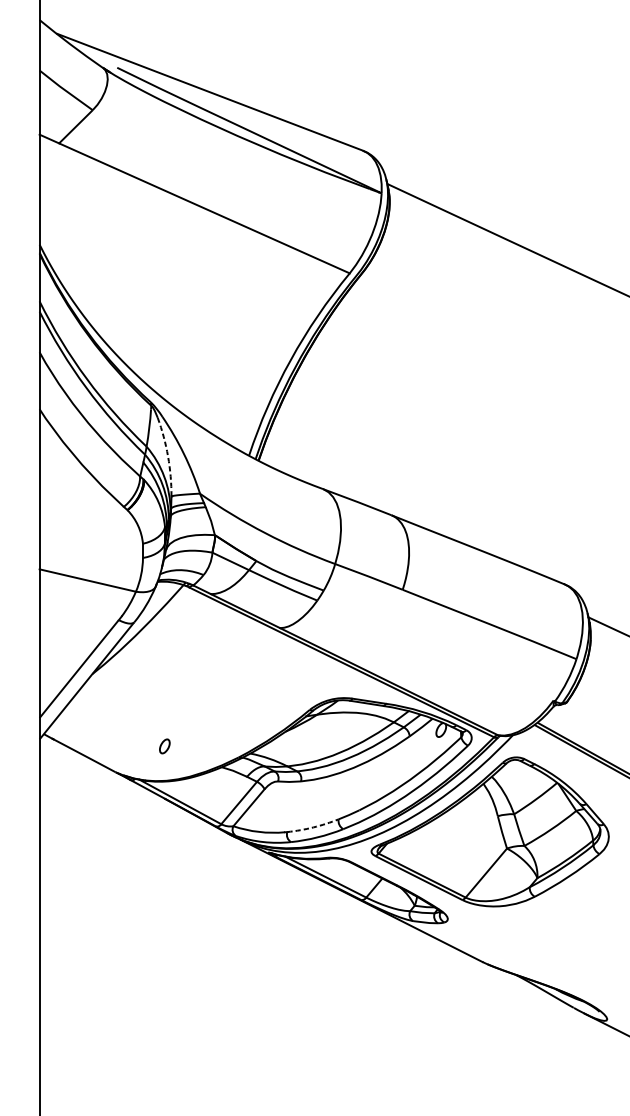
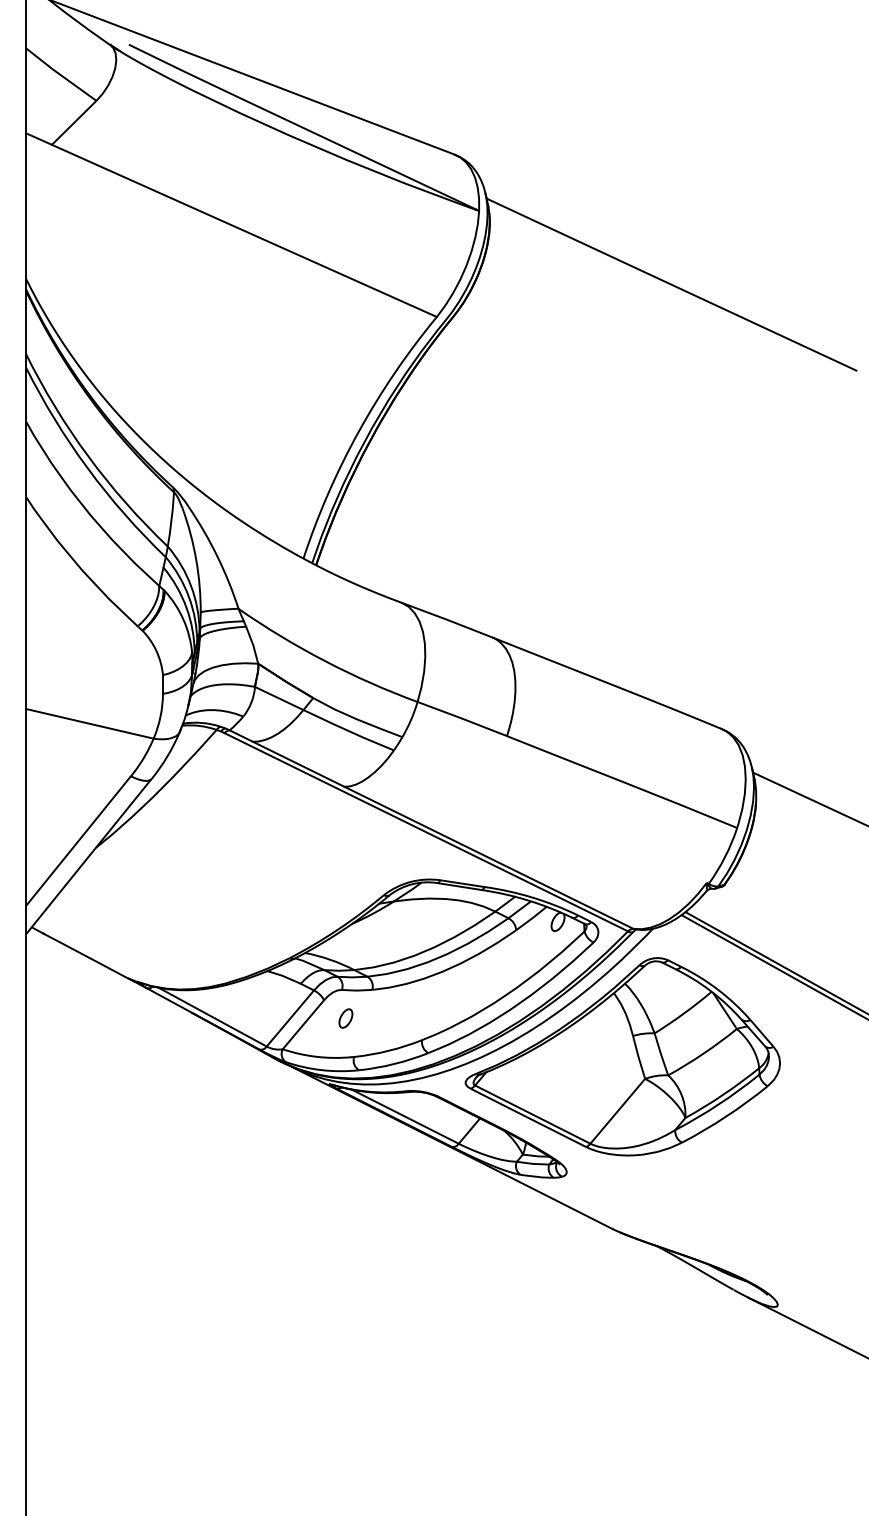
arc: (168, 456) -> (196, 559), dashed -> solid
part: (164, 746) -> (345, 1018), moved
arc: (313, 827) -> (388, 1050), dashed -> solid

